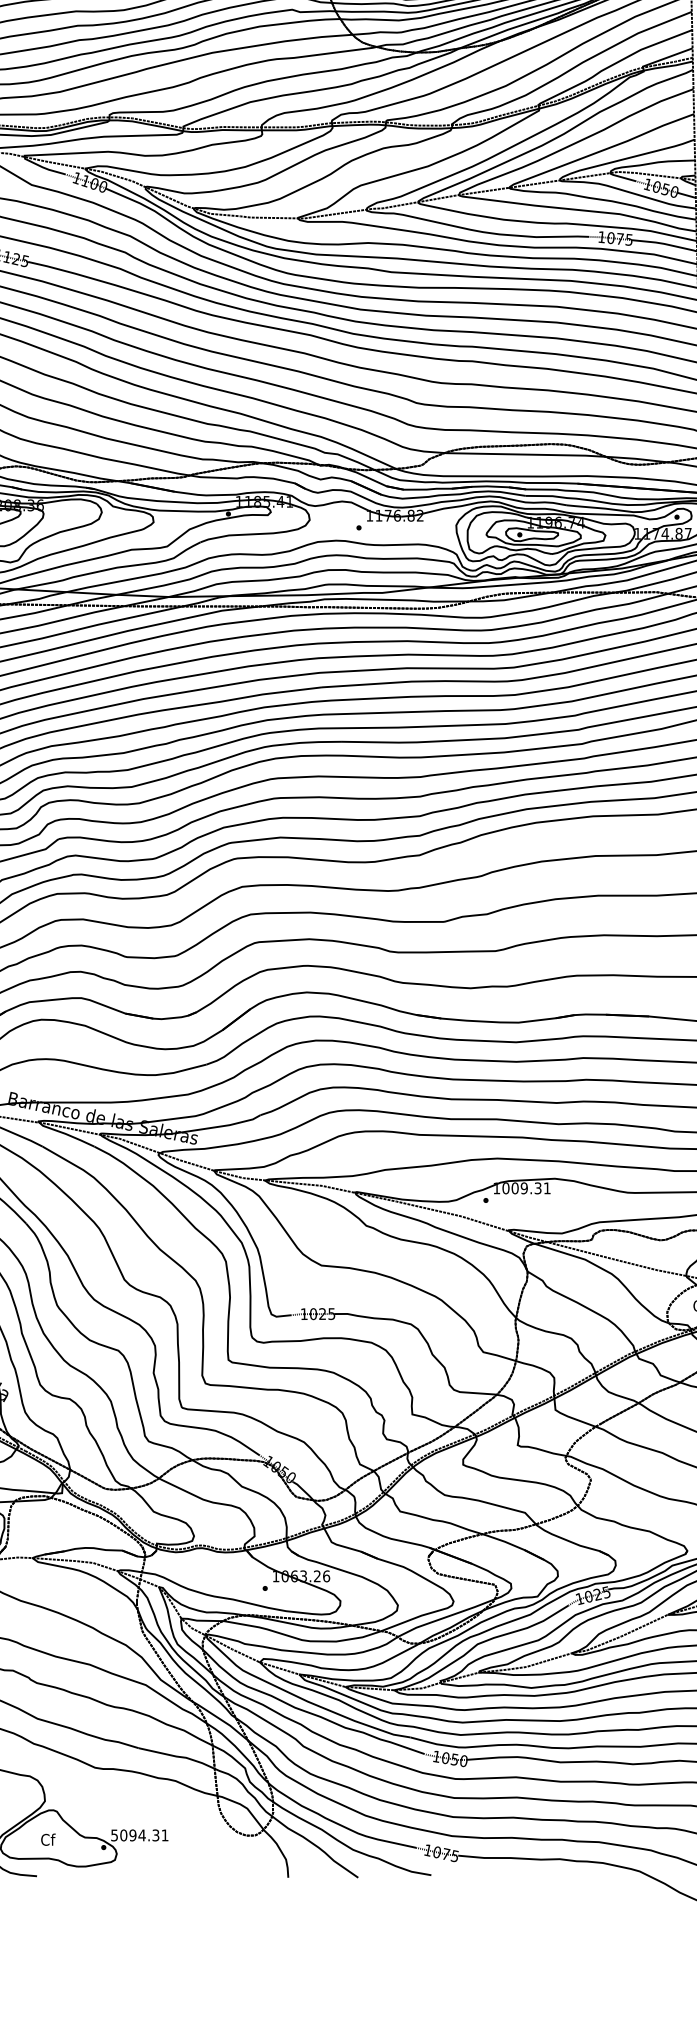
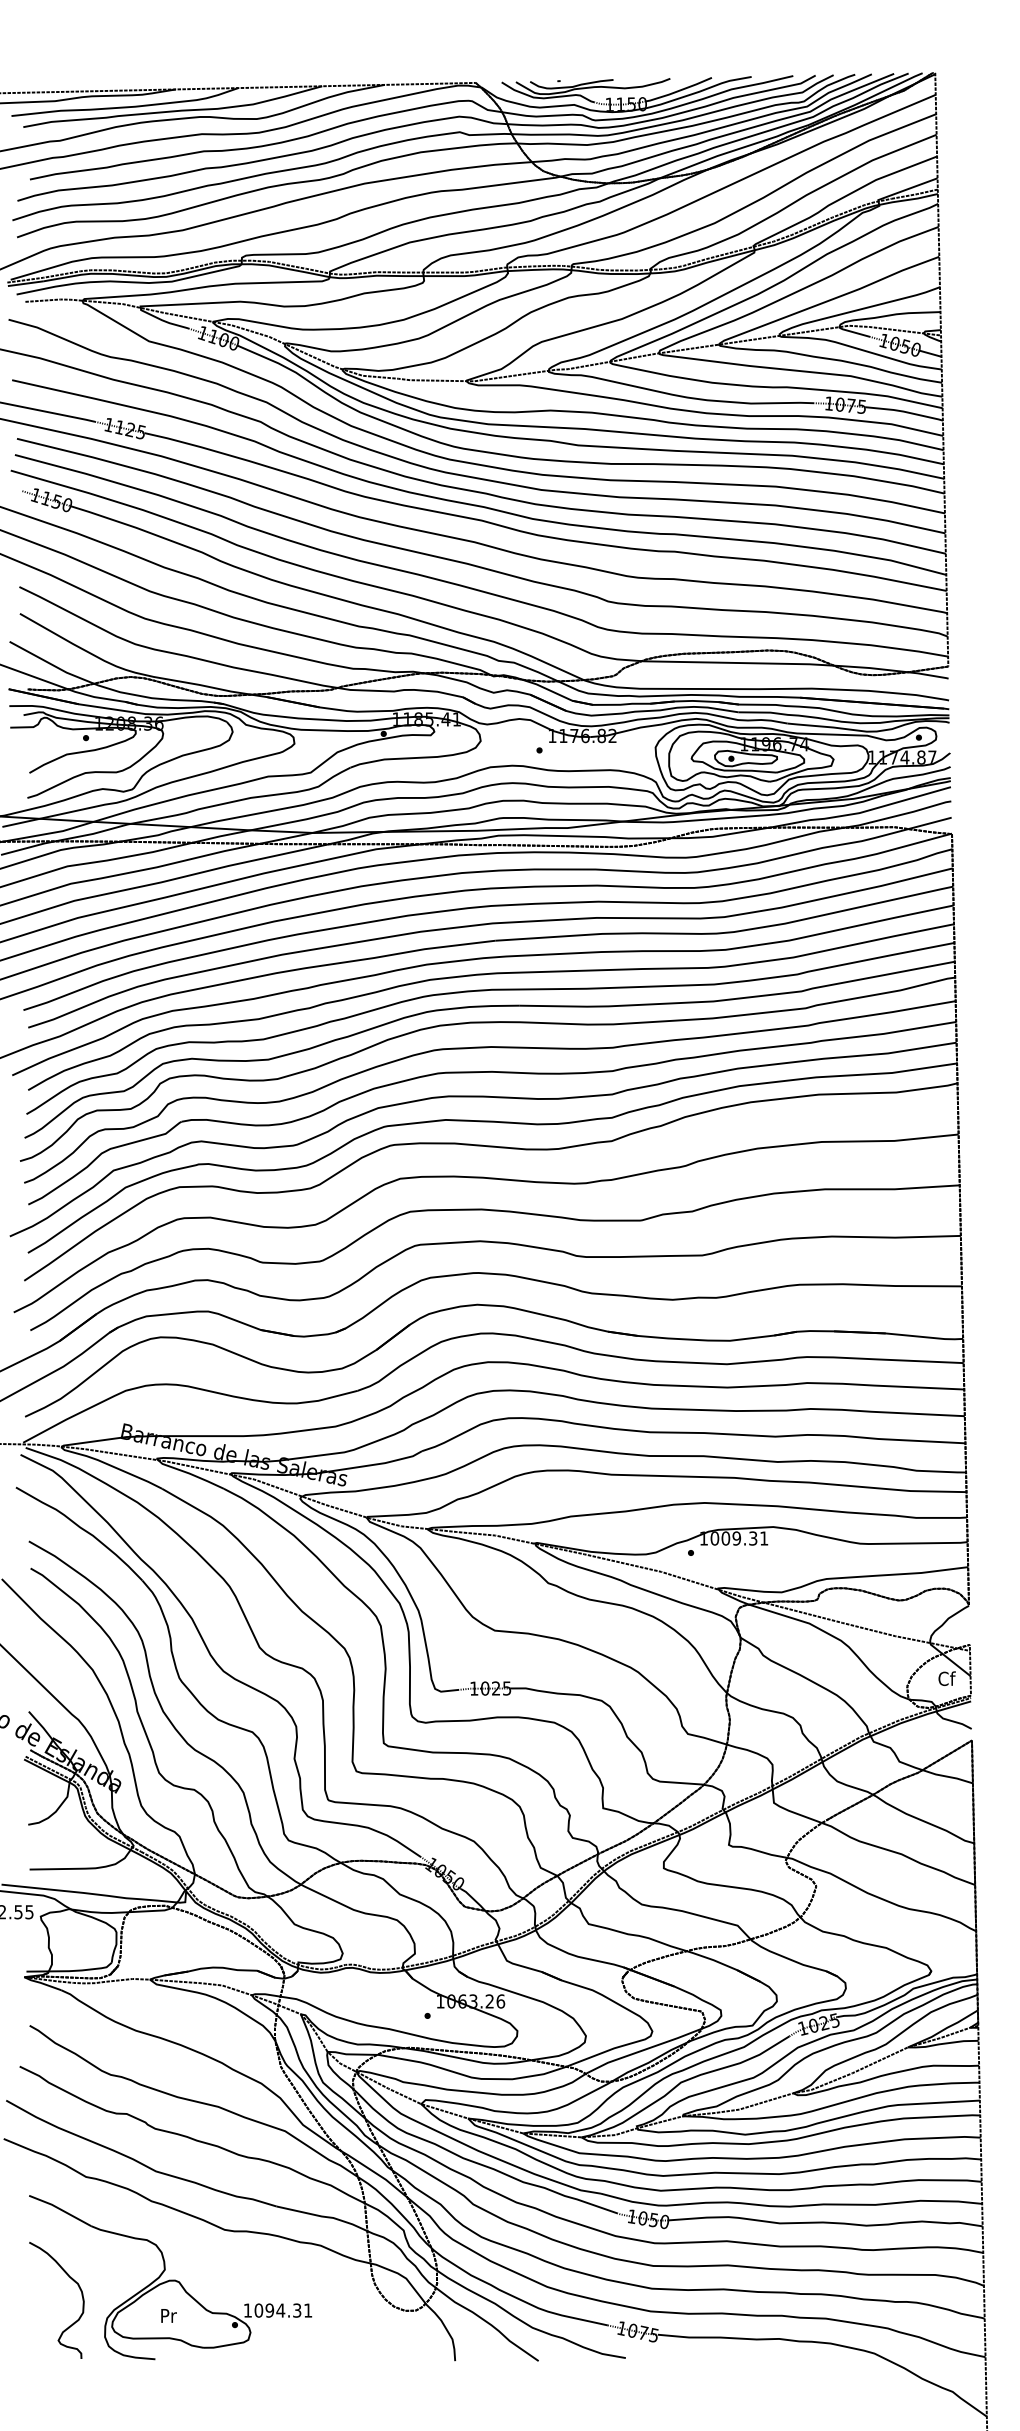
text: (114, 1835) -> (247, 2310), 5094.31 -> 1094.31
text: (48, 1839) -> (168, 2315), Cf -> Pr

